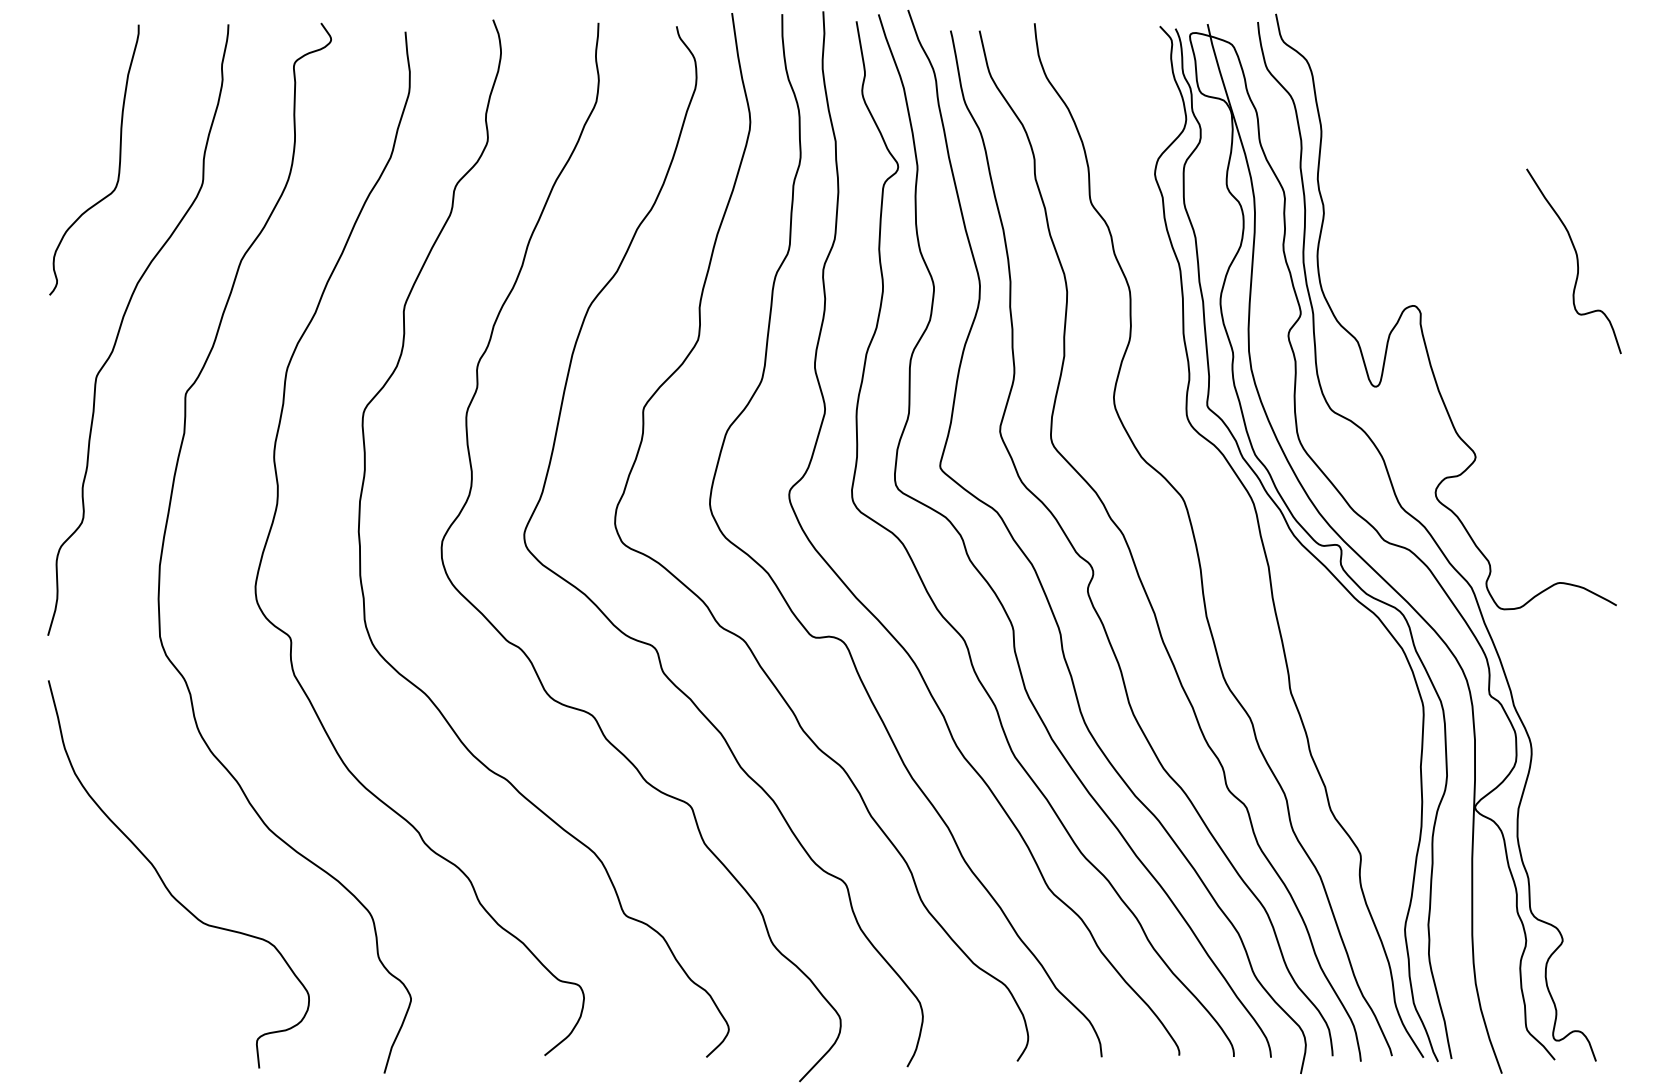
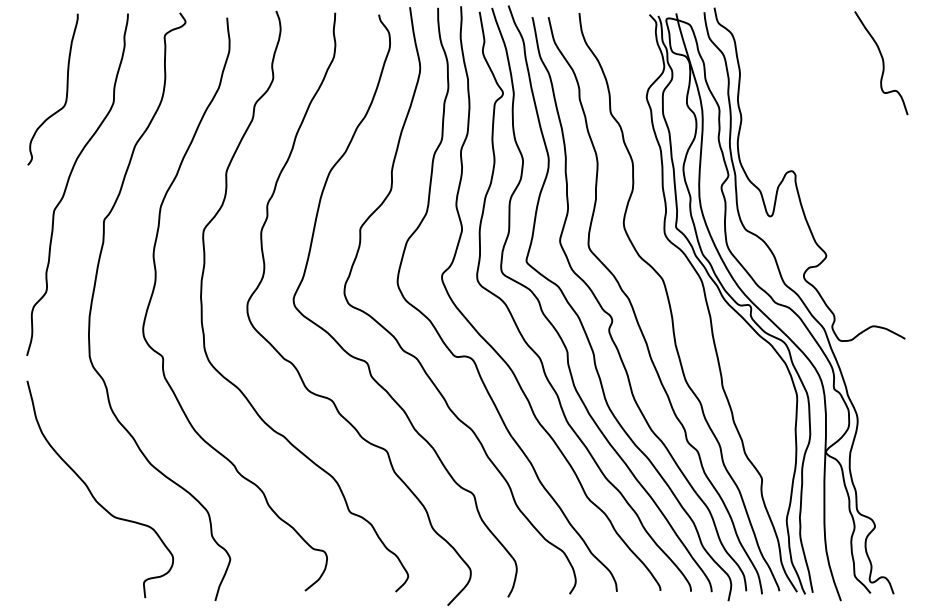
curve: (1576, 261) -> (882, 63), moved

